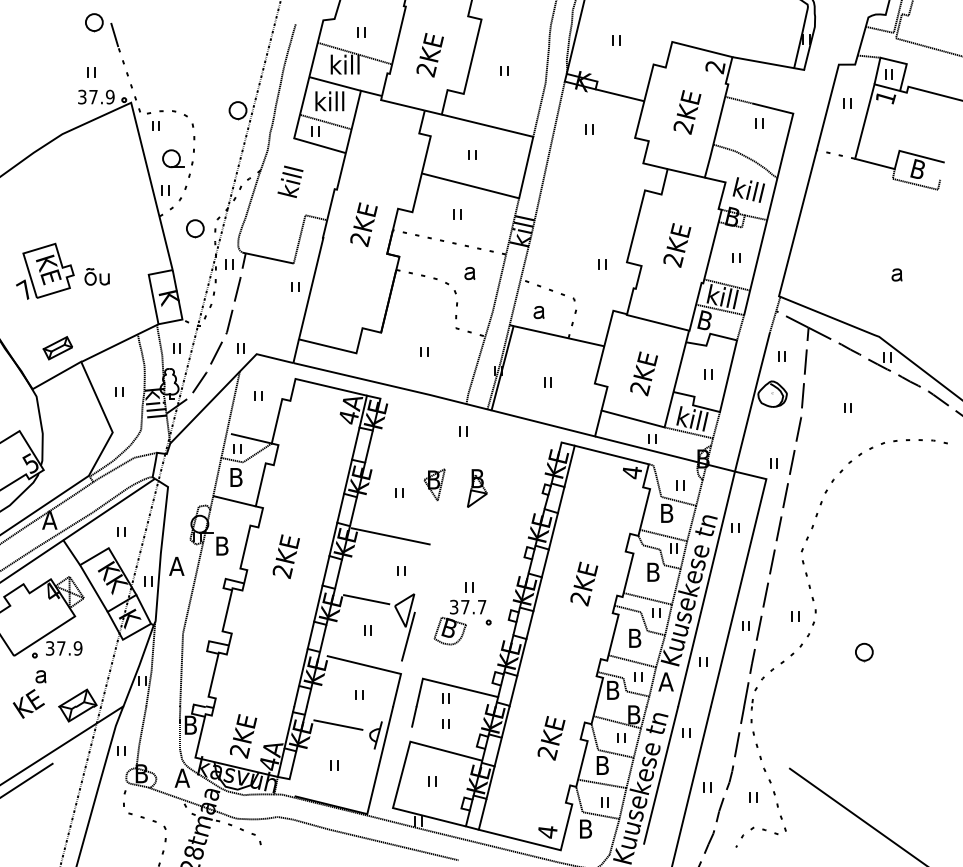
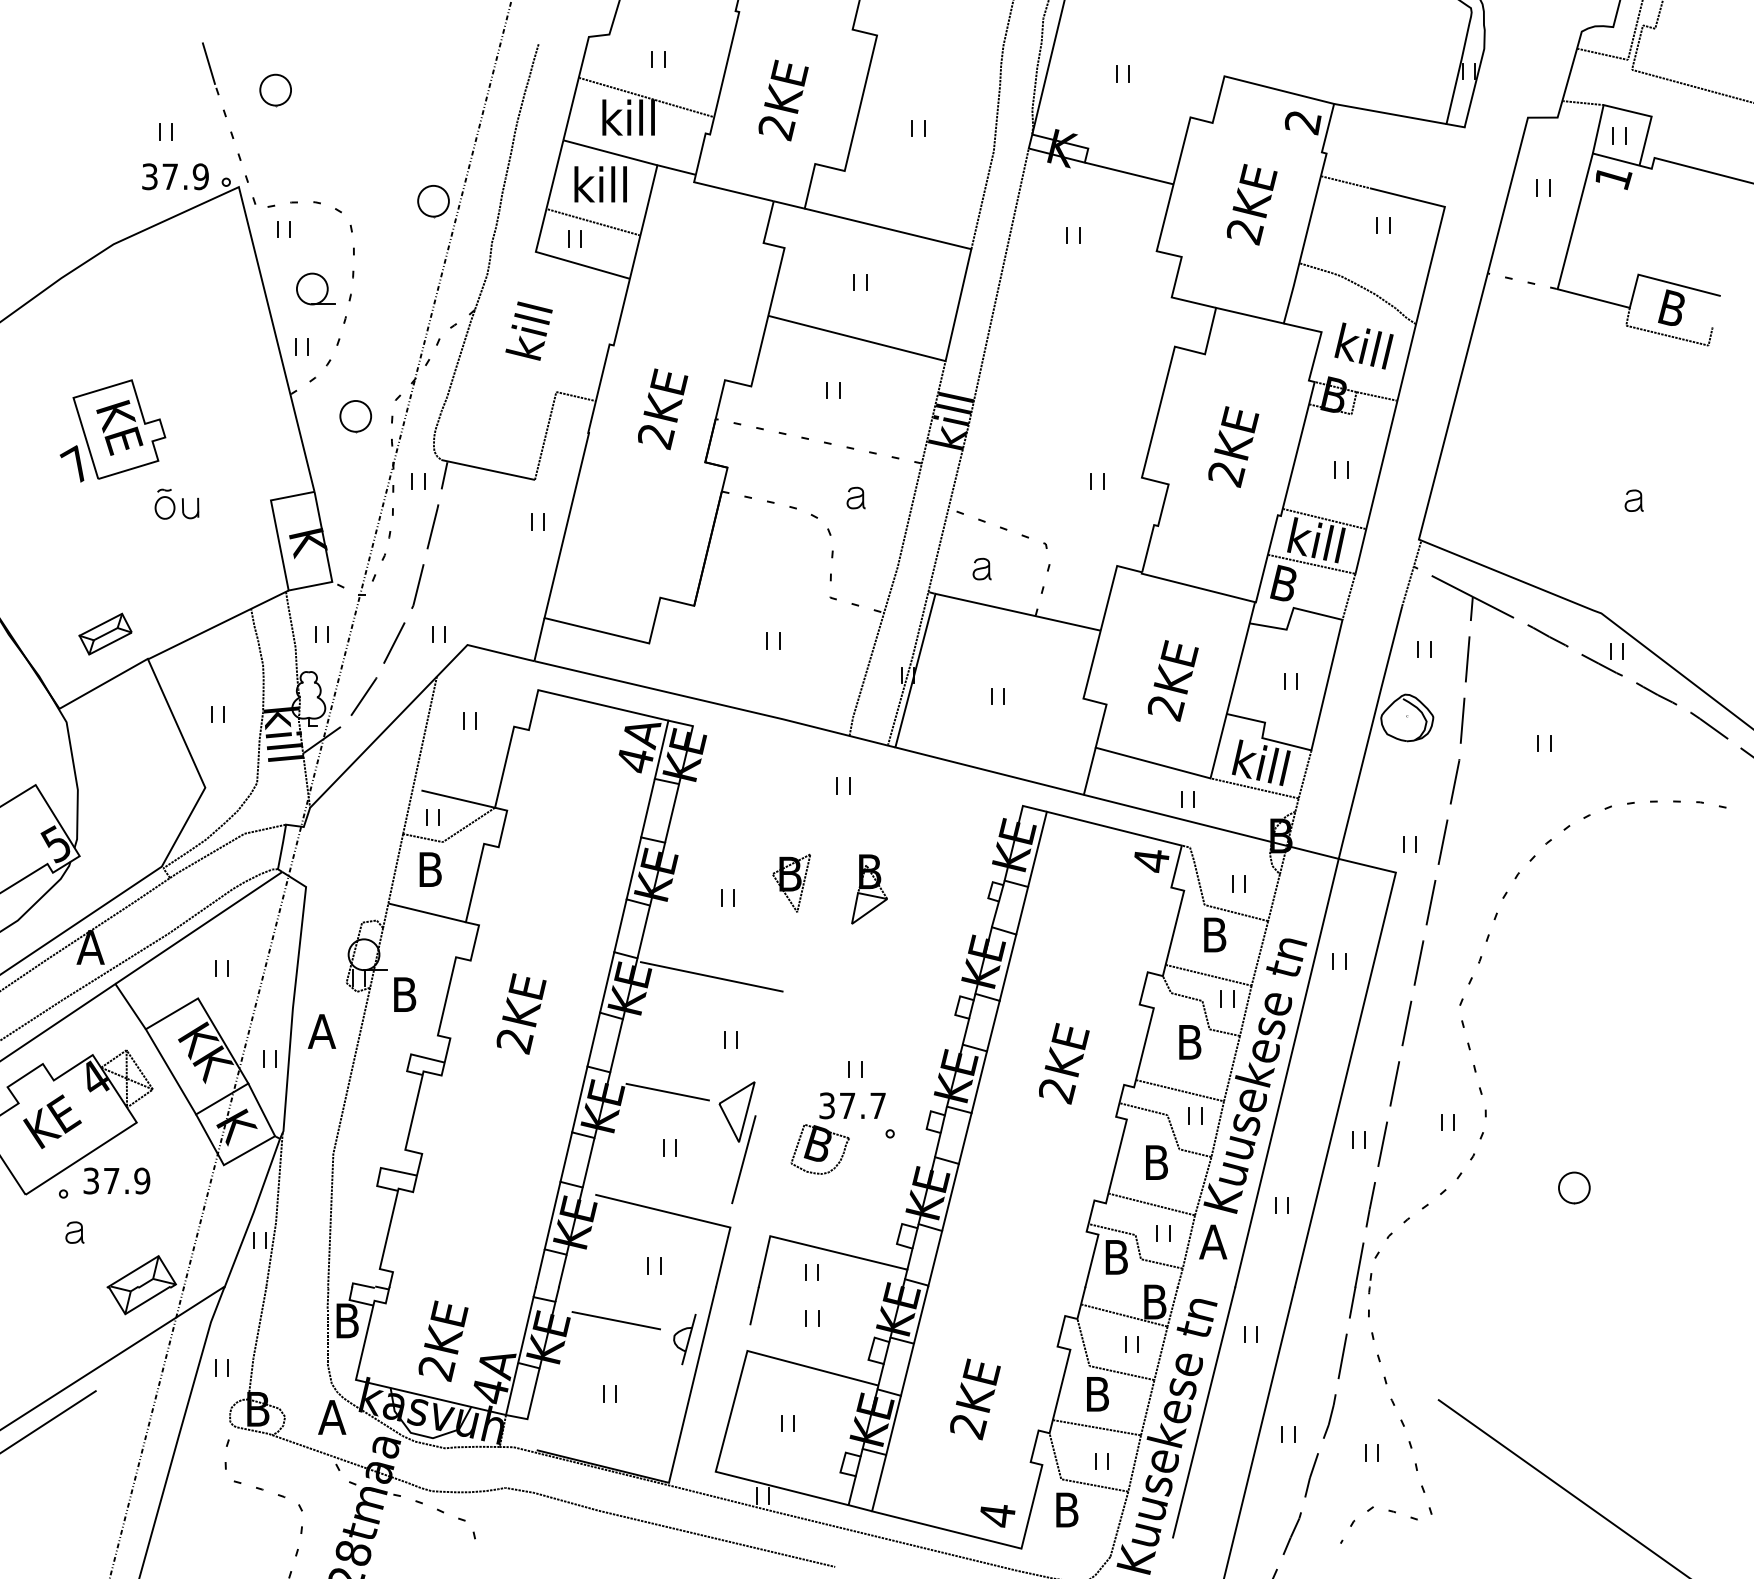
part: (94, 22) -> (275, 90), moved
part: (45, 270) -> (113, 428), moved
text: (28, 703) -> (51, 1121), moved
text: (551, 738) -> (975, 1399), moved

